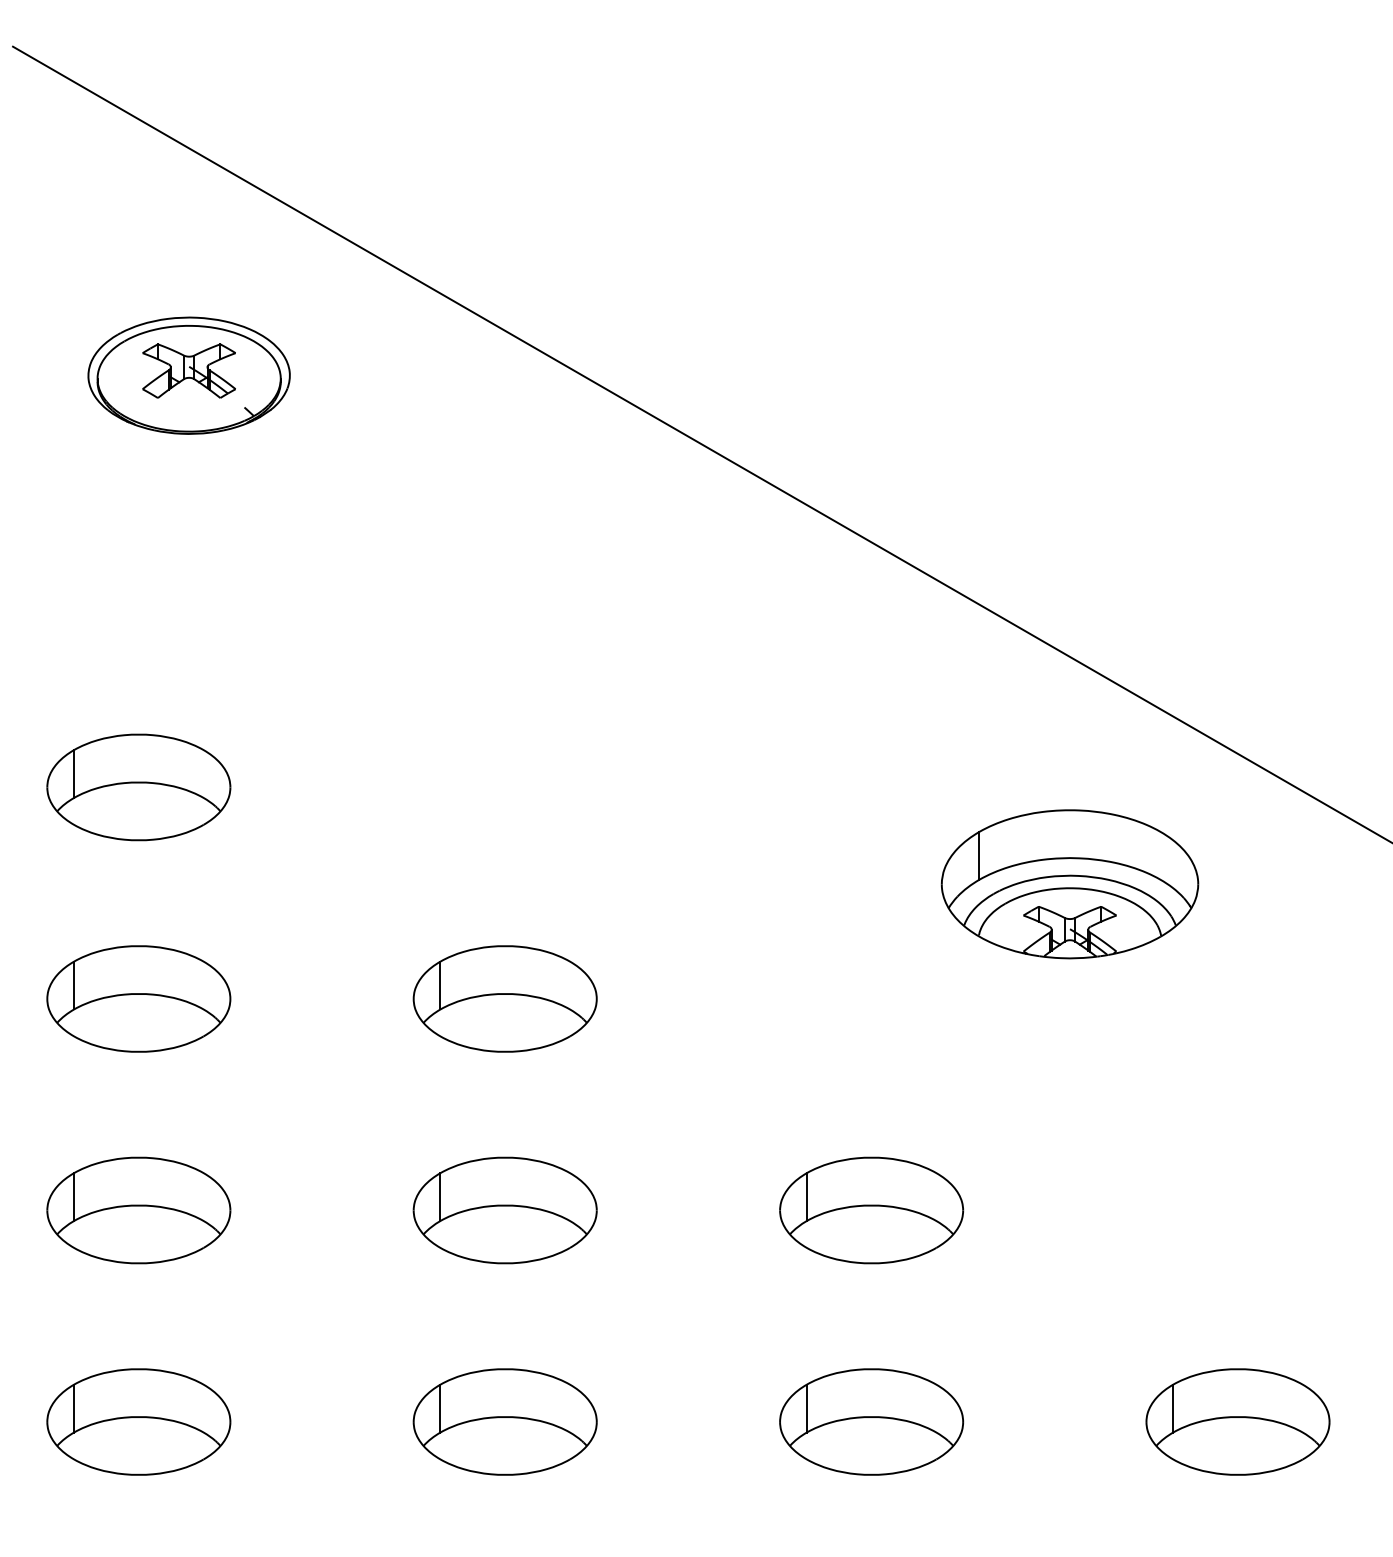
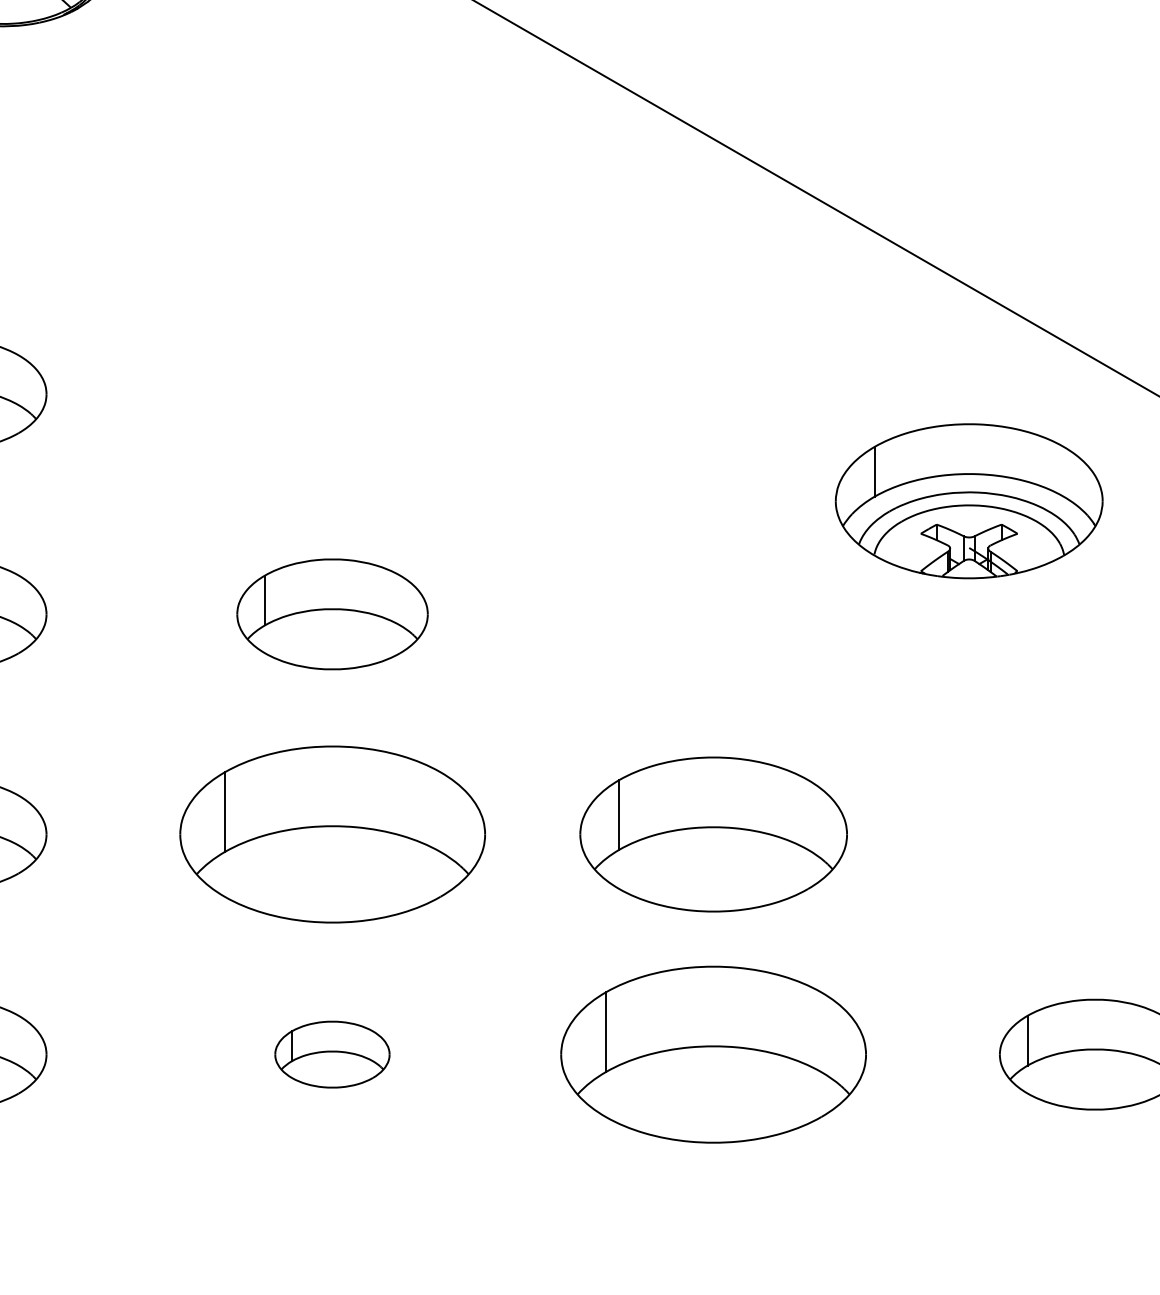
part: (1069, 884) -> (968, 501), moved
part: (504, 1210) -> (331, 834), size x1.6
part: (871, 1210) -> (713, 834), size x1.4
part: (504, 1421) -> (331, 1054), size x0.6
part: (871, 1421) -> (713, 1054), size x1.6

